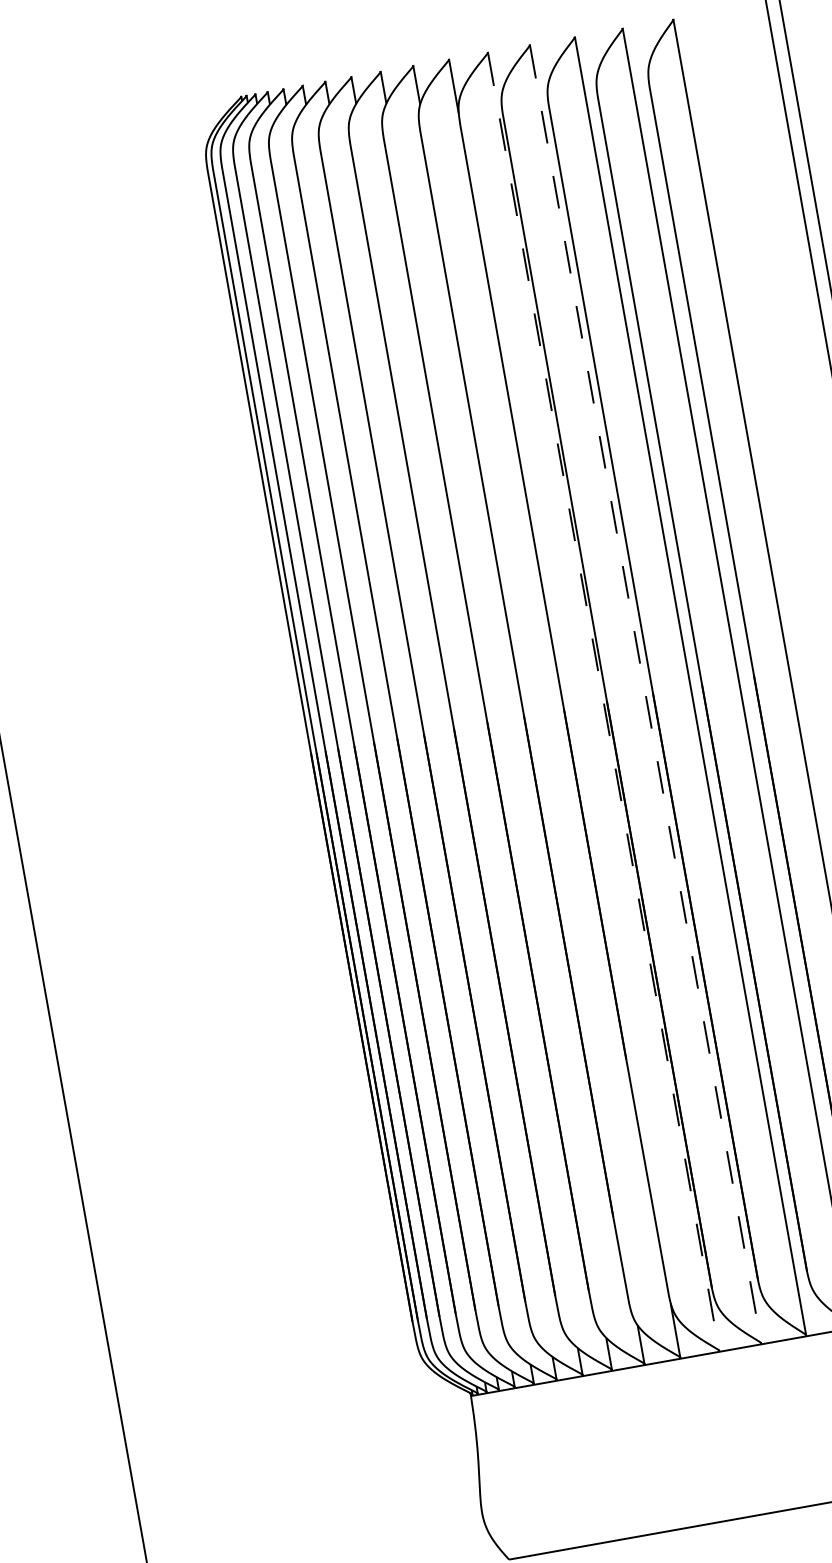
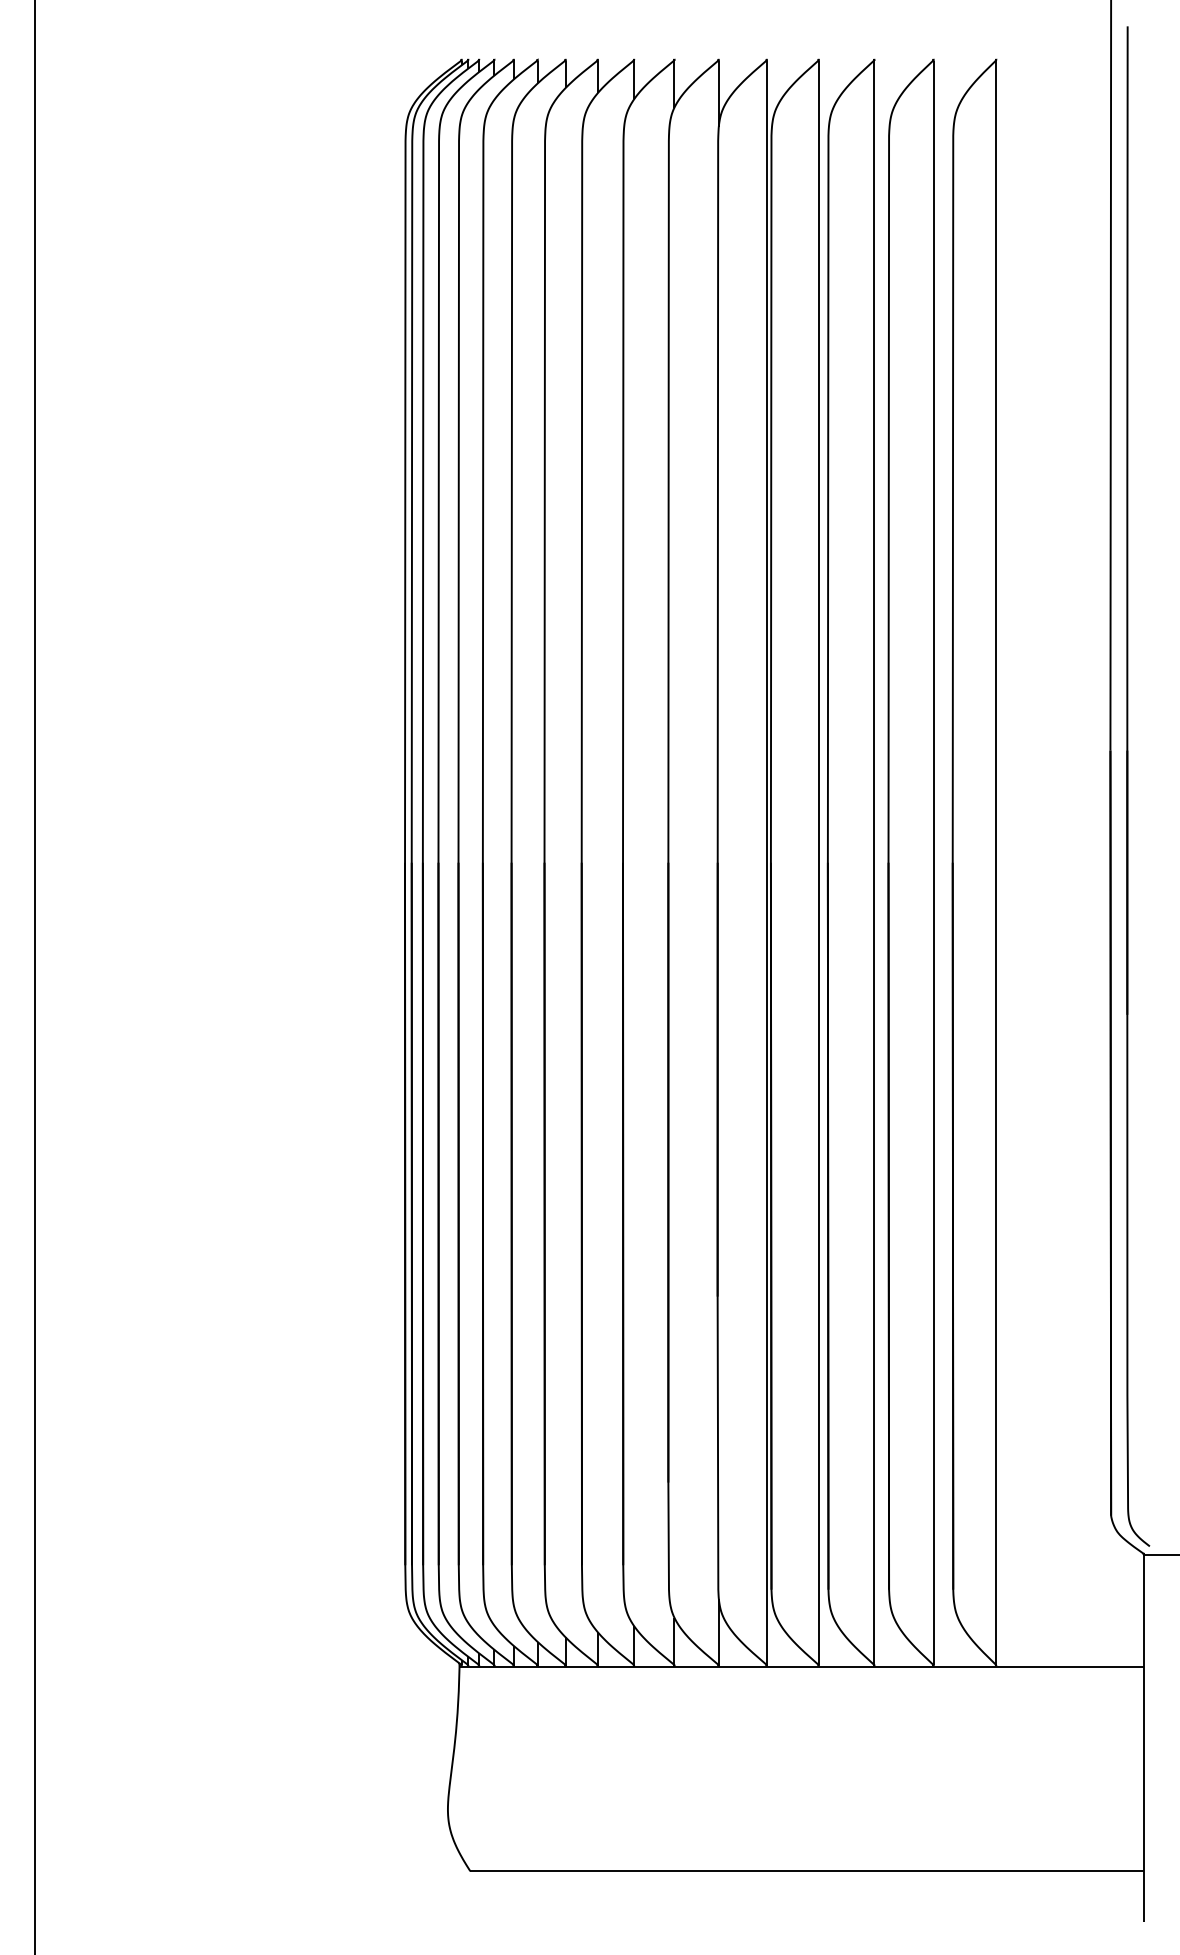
line: (645, 694) -> (818, 862), dashed -> solid
line: (603, 701) -> (766, 862), dashed -> solid

